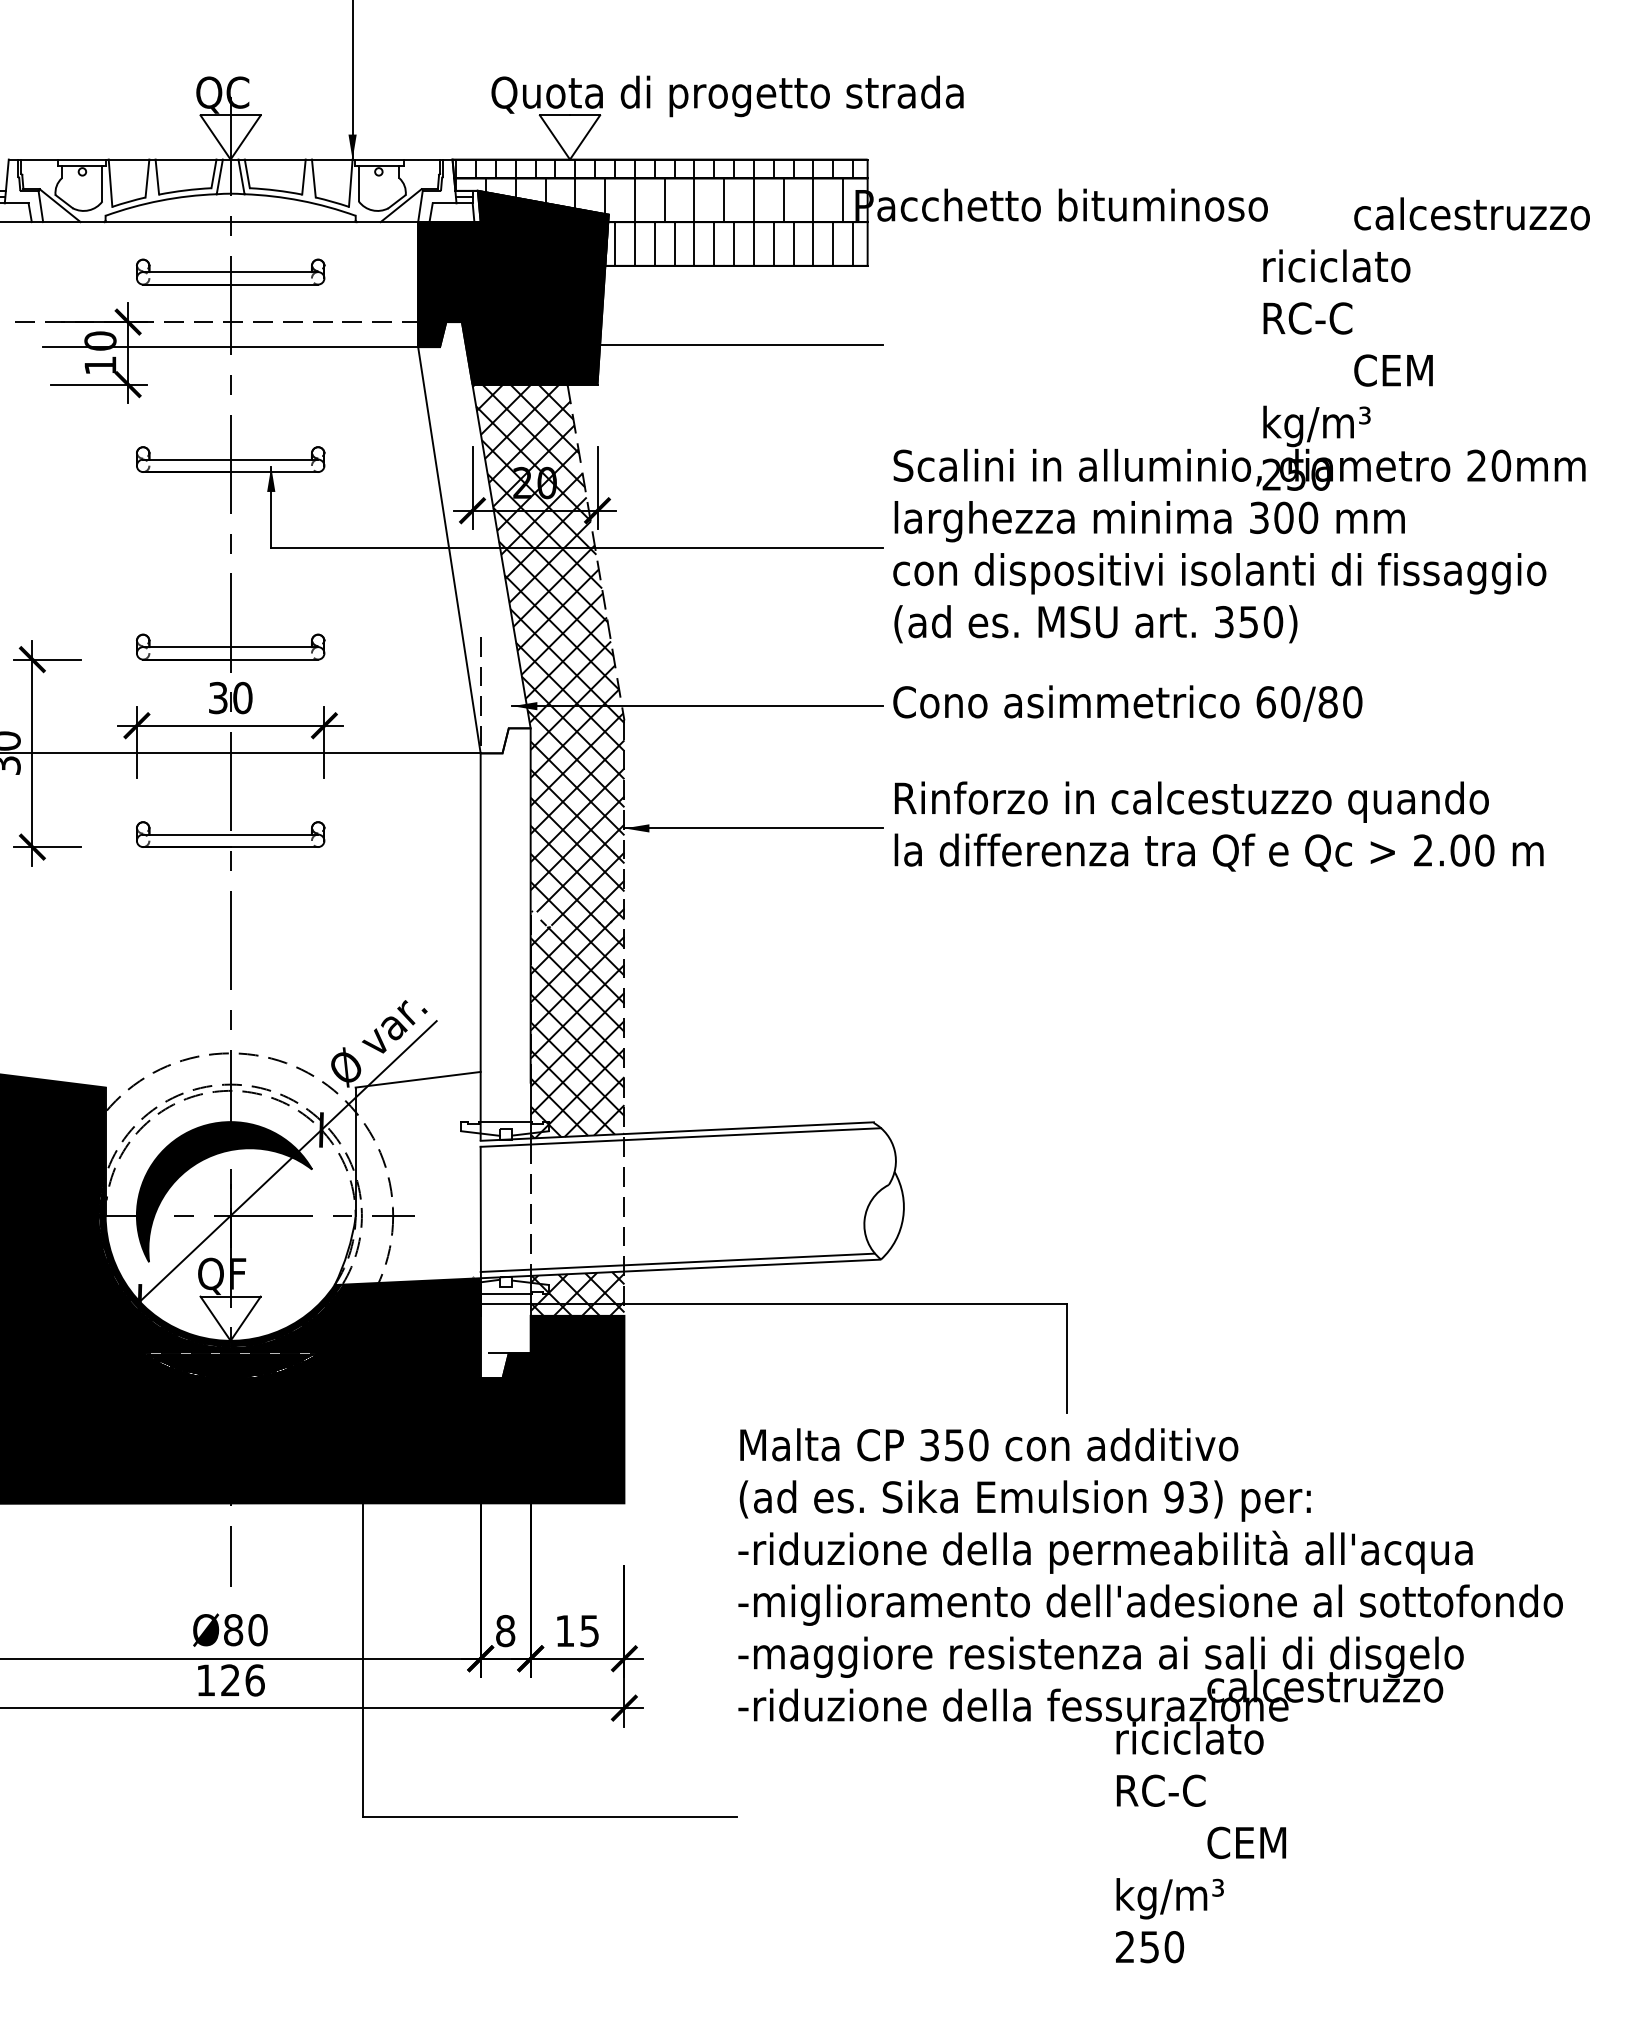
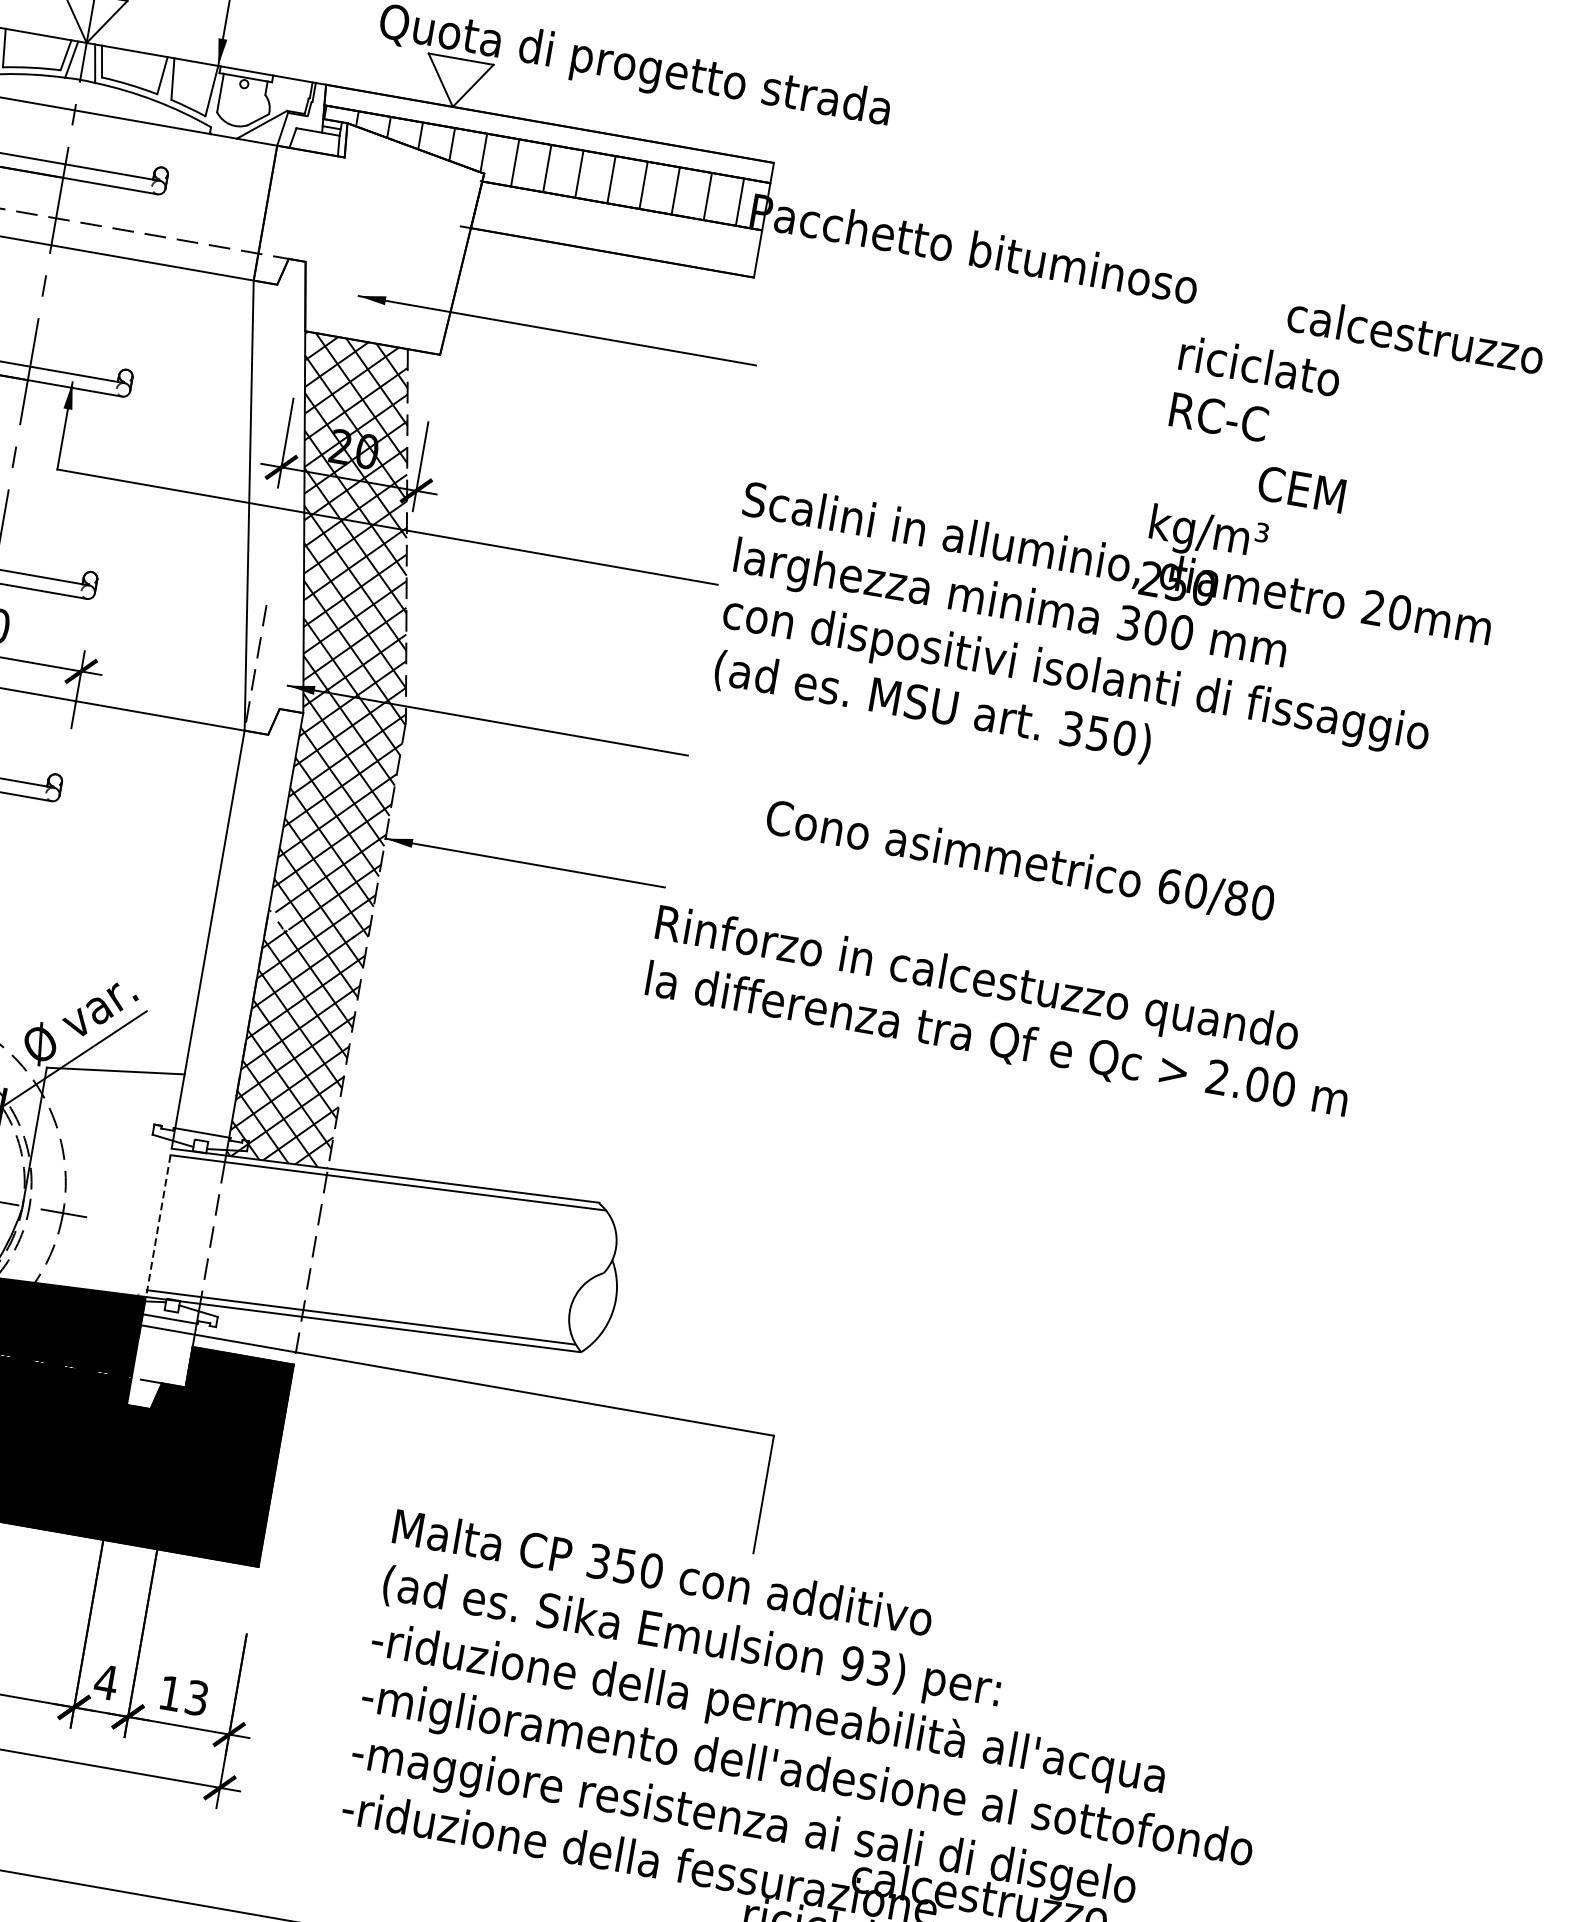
hatch: (654, 168) -> (542, 132), removed
hatch: (734, 243) -> (614, 228), removed
fill: (513, 287) -> (367, 234), removed
text: (1127, 703) -> (1019, 861), moved
text: (1218, 826) -> (1001, 1012), moved
line: (480, 1212) -> (158, 1226), solid -> dashed
hatch: (577, 1293) -> (247, 1331), removed
text: (505, 1630) -> (106, 1681), 8 -> 4
text: (589, 1630) -> (196, 1697), 15 -> 13

